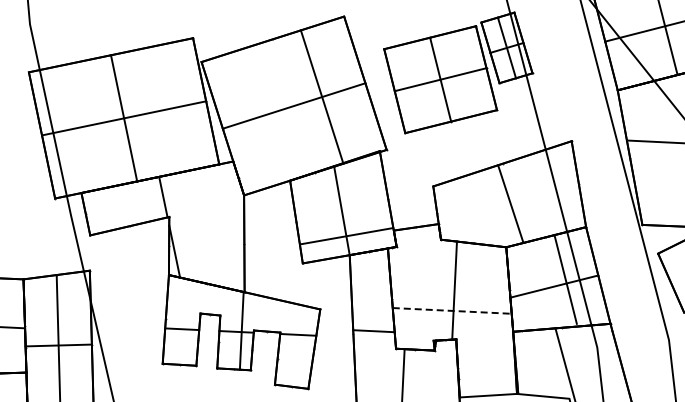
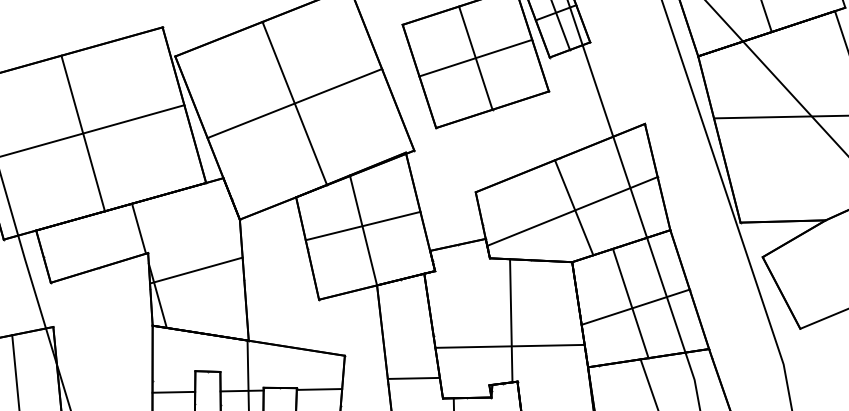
line: (321, 96) -> (293, 102), moved
line: (508, 206) -> (571, 210), added
line: (206, 233) -> (196, 270), added
line: (346, 236) -> (362, 226), moved
line: (565, 278) -> (630, 302), moved
line: (452, 310) -> (510, 345), dashed -> solid

